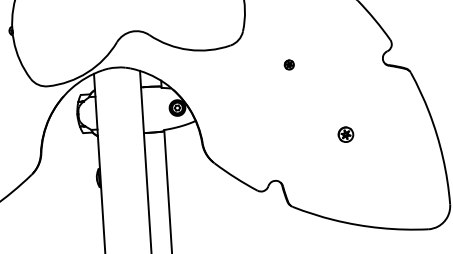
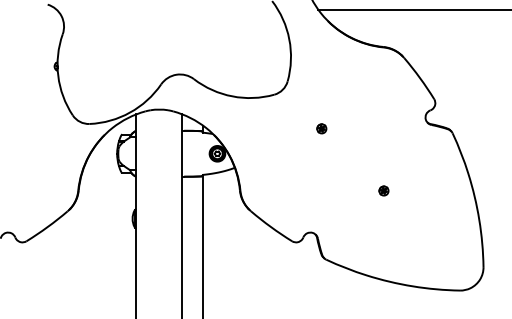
part: (289, 64) -> (321, 128), moved
part: (345, 134) -> (383, 190), size x0.62

